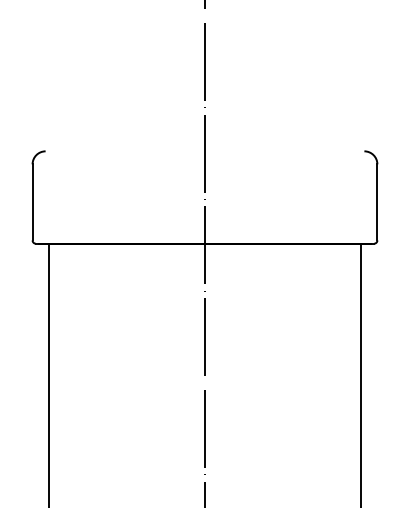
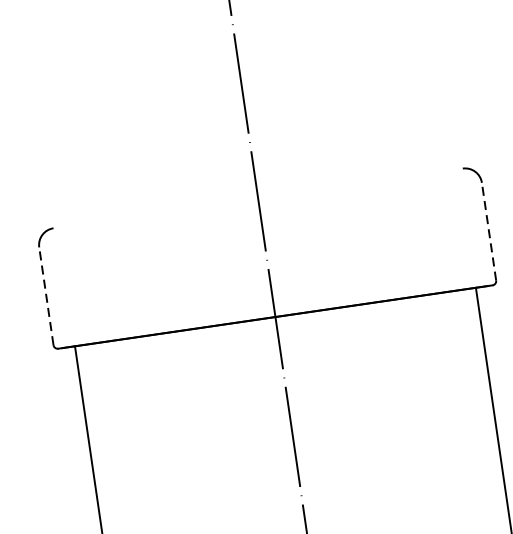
line: (32, 201) -> (46, 295), solid -> dashed
line: (377, 201) -> (489, 230), solid -> dashed

